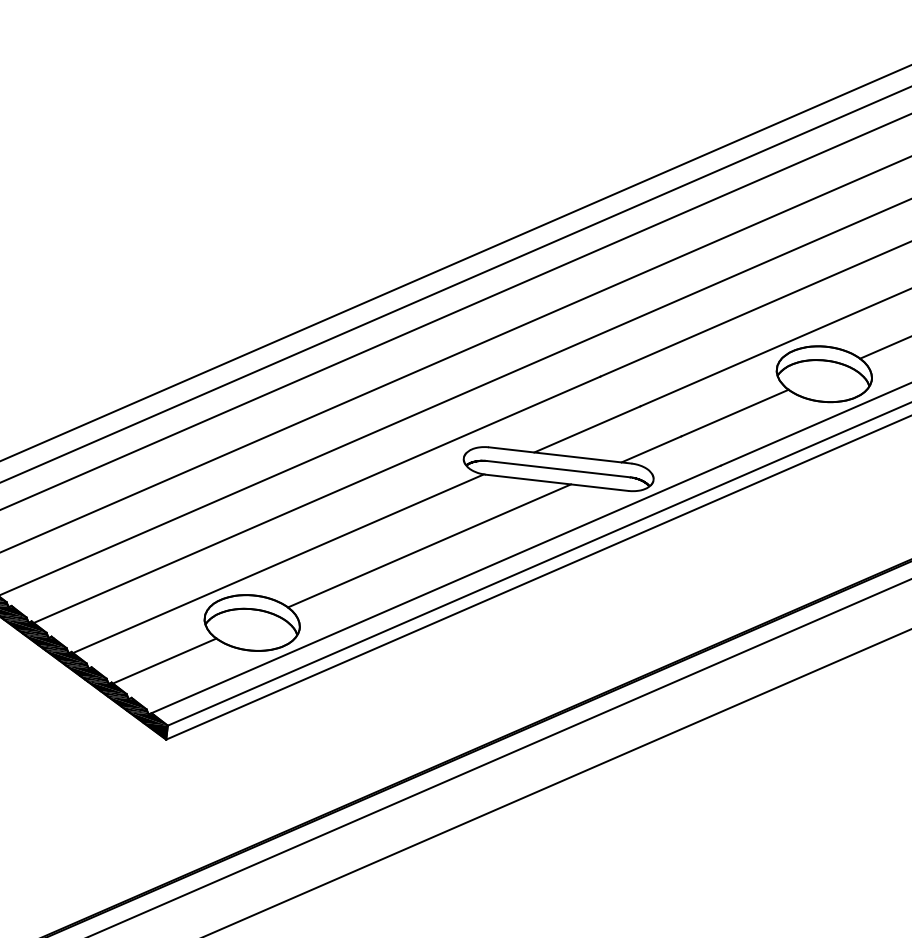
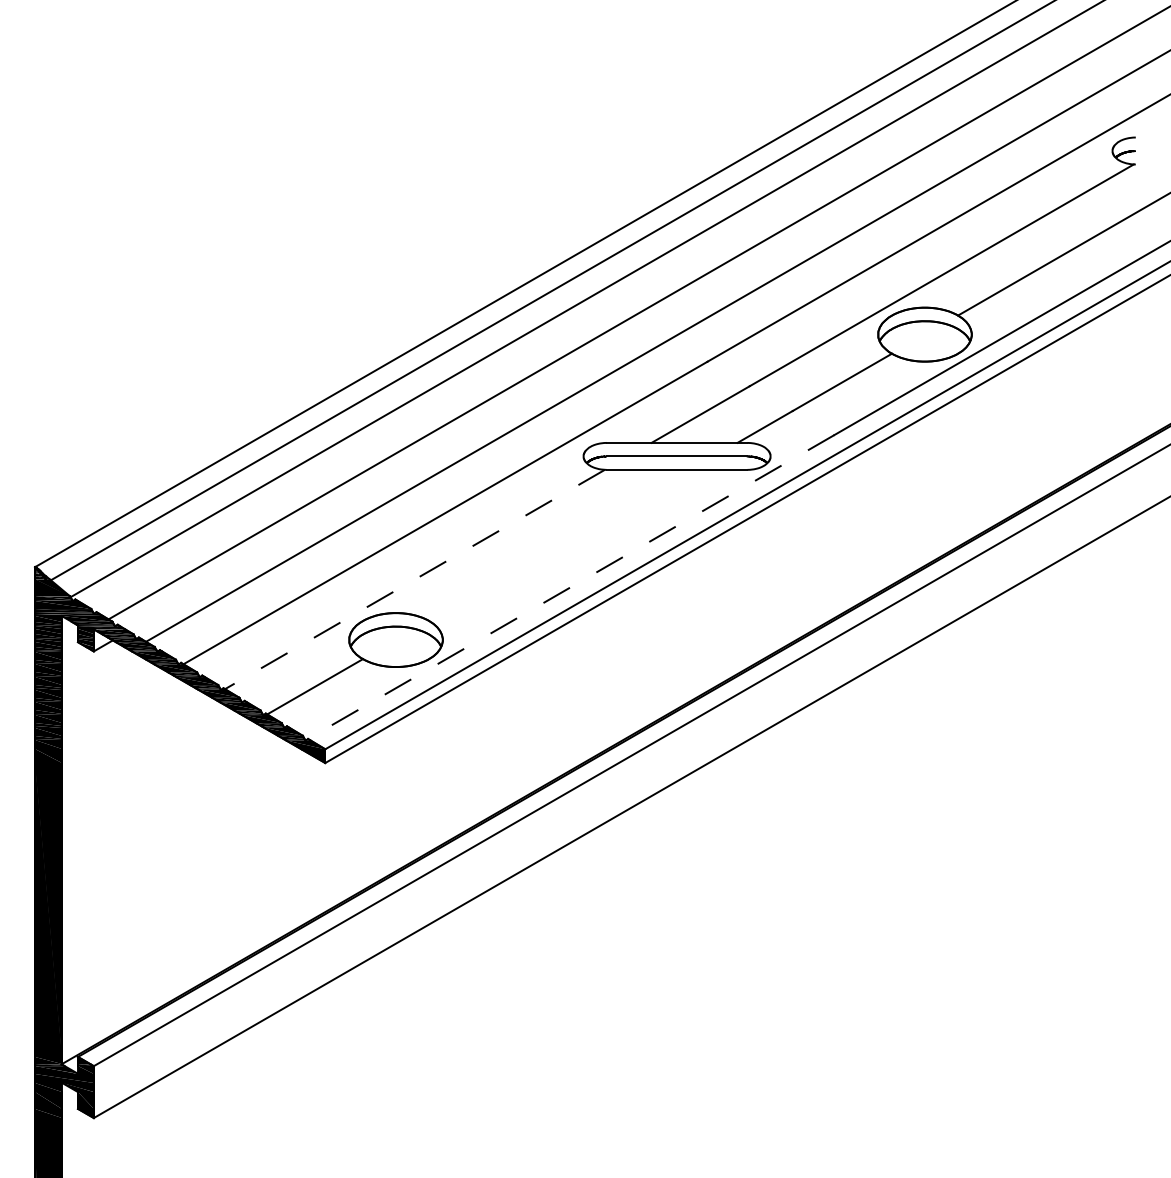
line: (429, 544) -> (559, 544), removed
line: (275, 564) -> (412, 580), solid -> dashed
line: (434, 590) -> (569, 588), solid -> dashed

